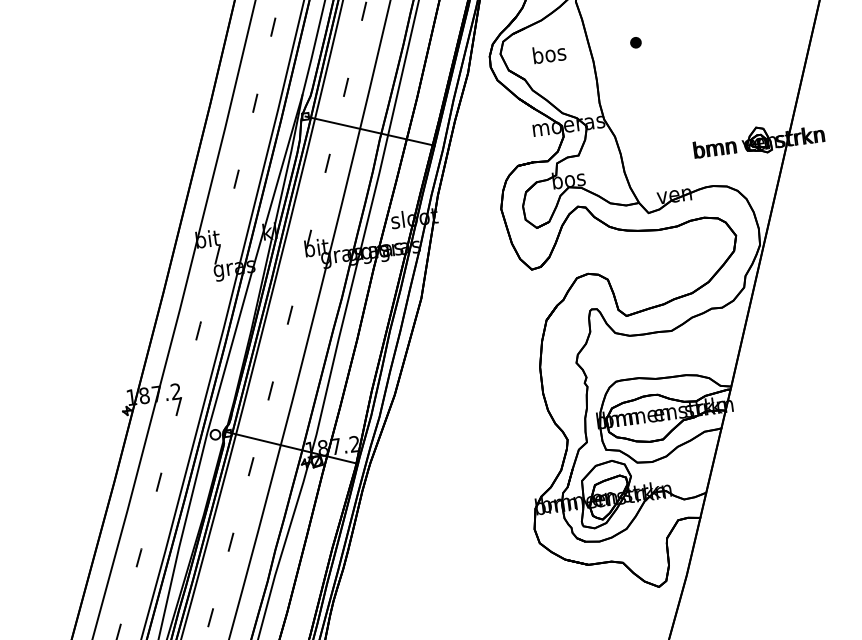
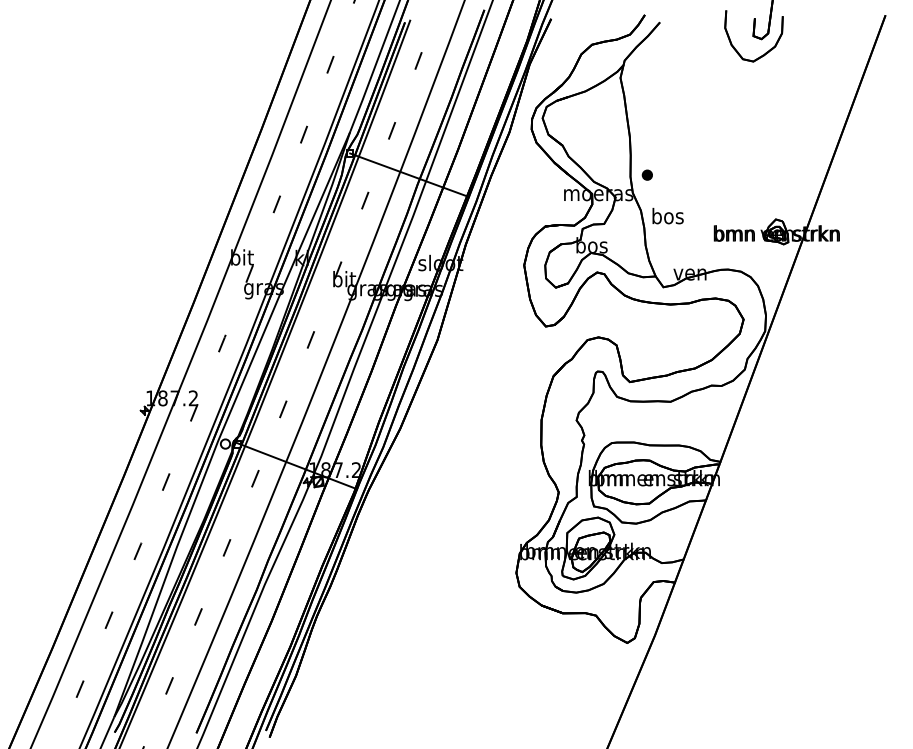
part: (634, 42) -> (646, 174), moved
text: (548, 53) -> (667, 215), moved

